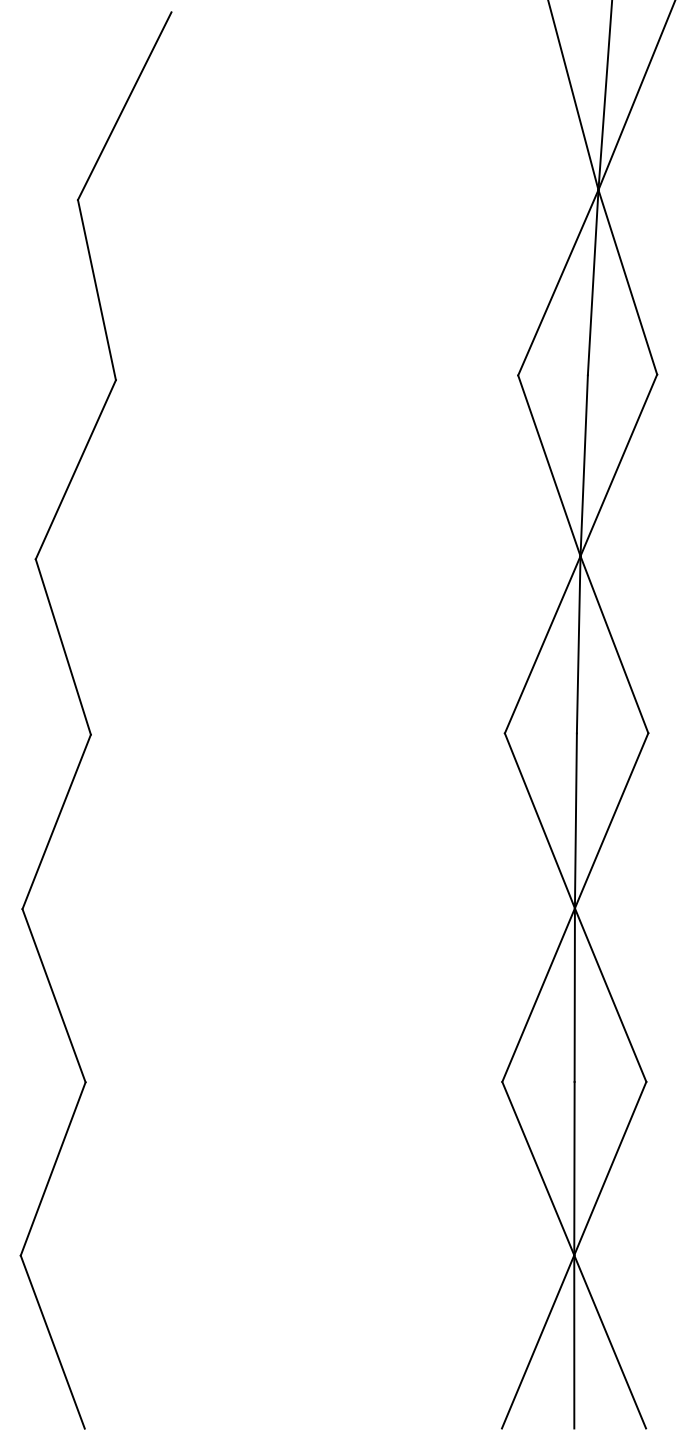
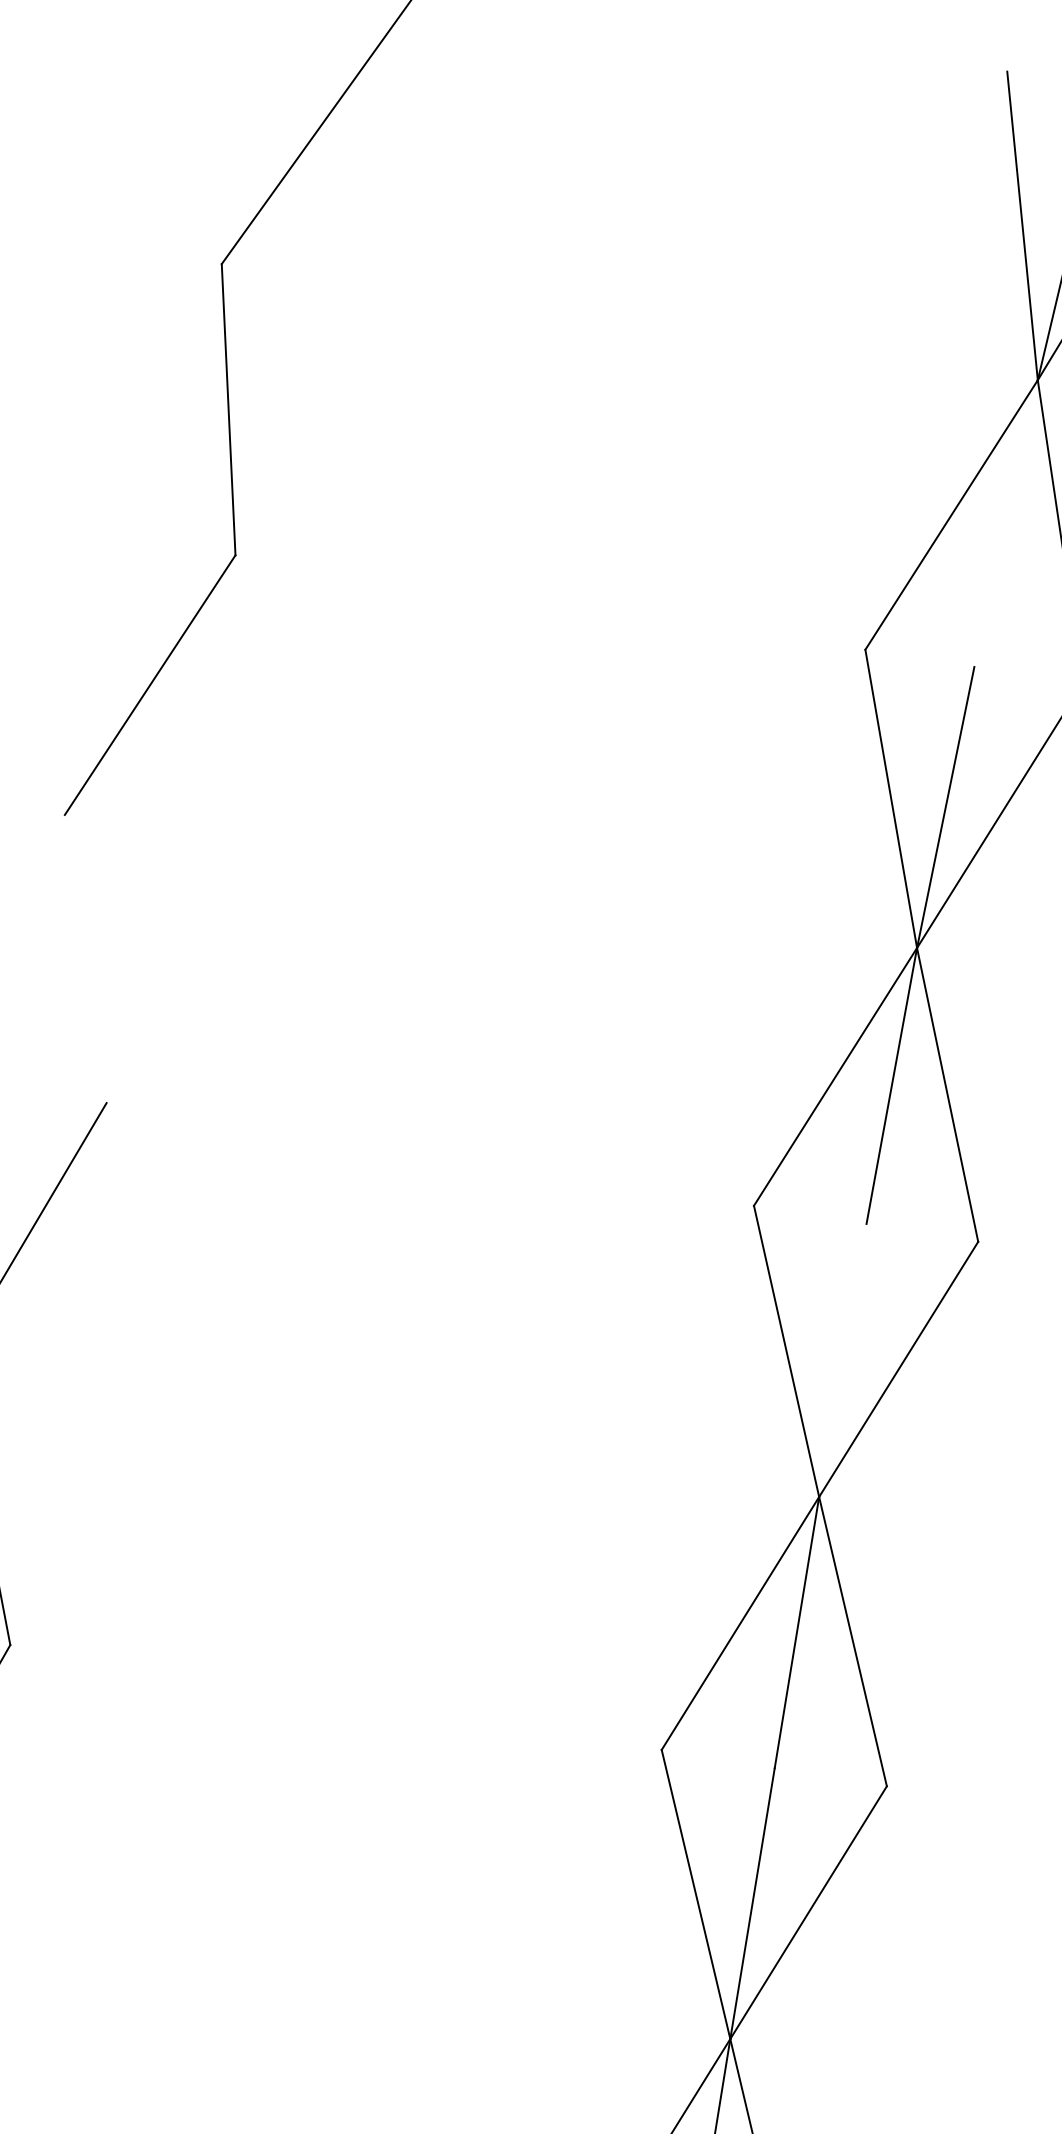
line: (592, 282) -> (1005, 523), removed
line: (62, 646) -> (84, 958), removed
line: (575, 820) -> (842, 1359), removed

